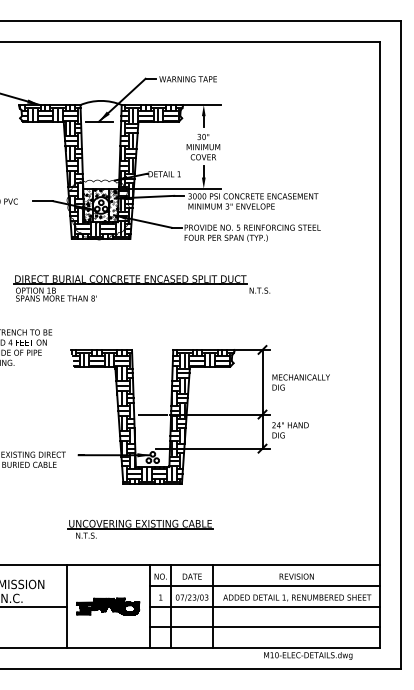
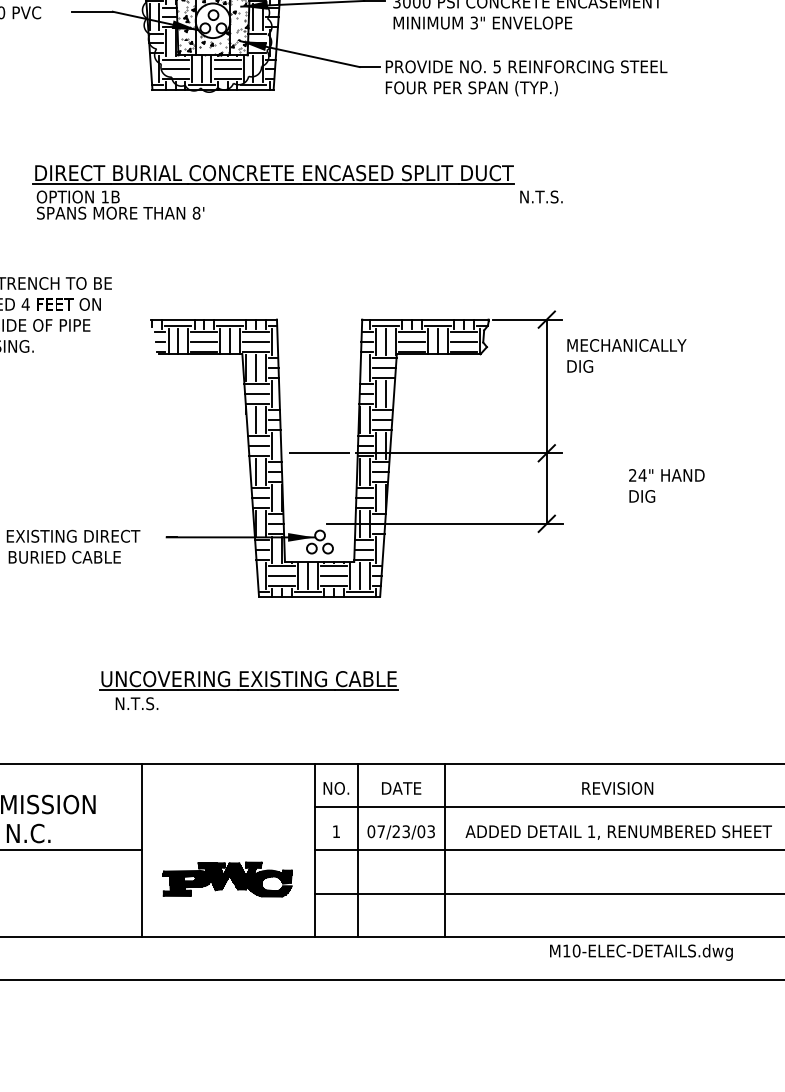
text: (300, 382) -> (625, 355), moved
text: (290, 430) -> (666, 486), moved
part: (140, 528) -> (248, 688), moved
part: (108, 606) -> (228, 879), moved

